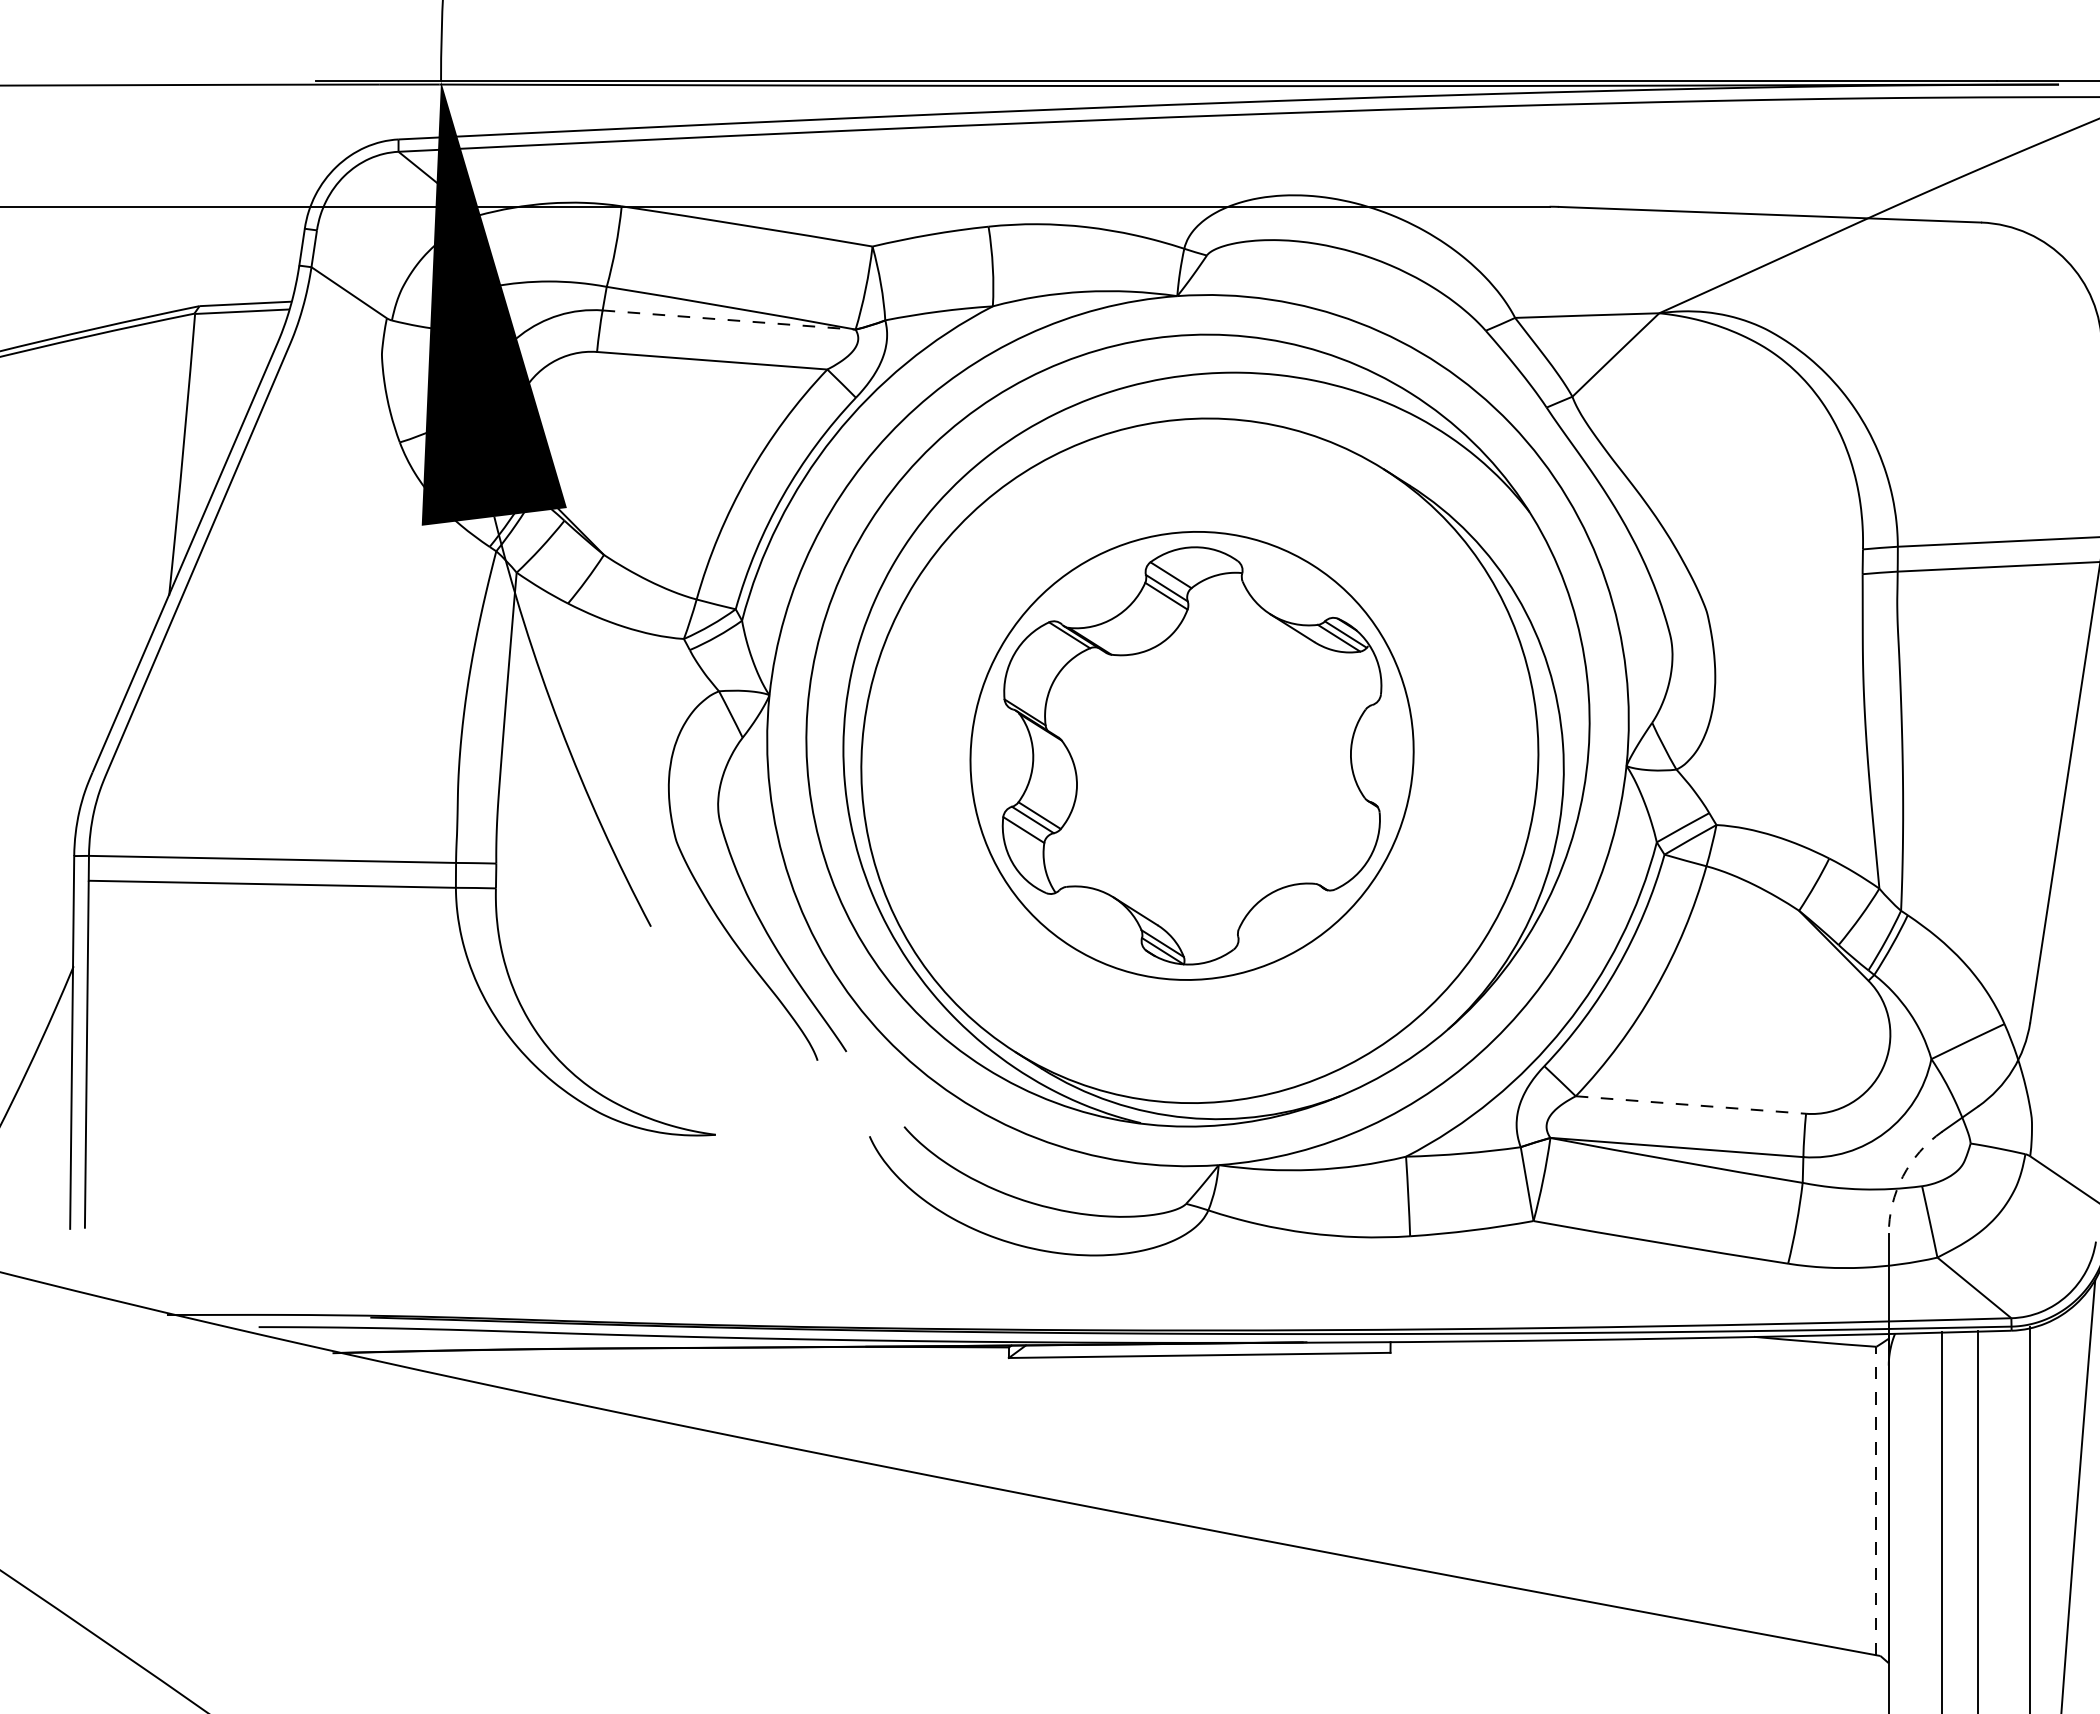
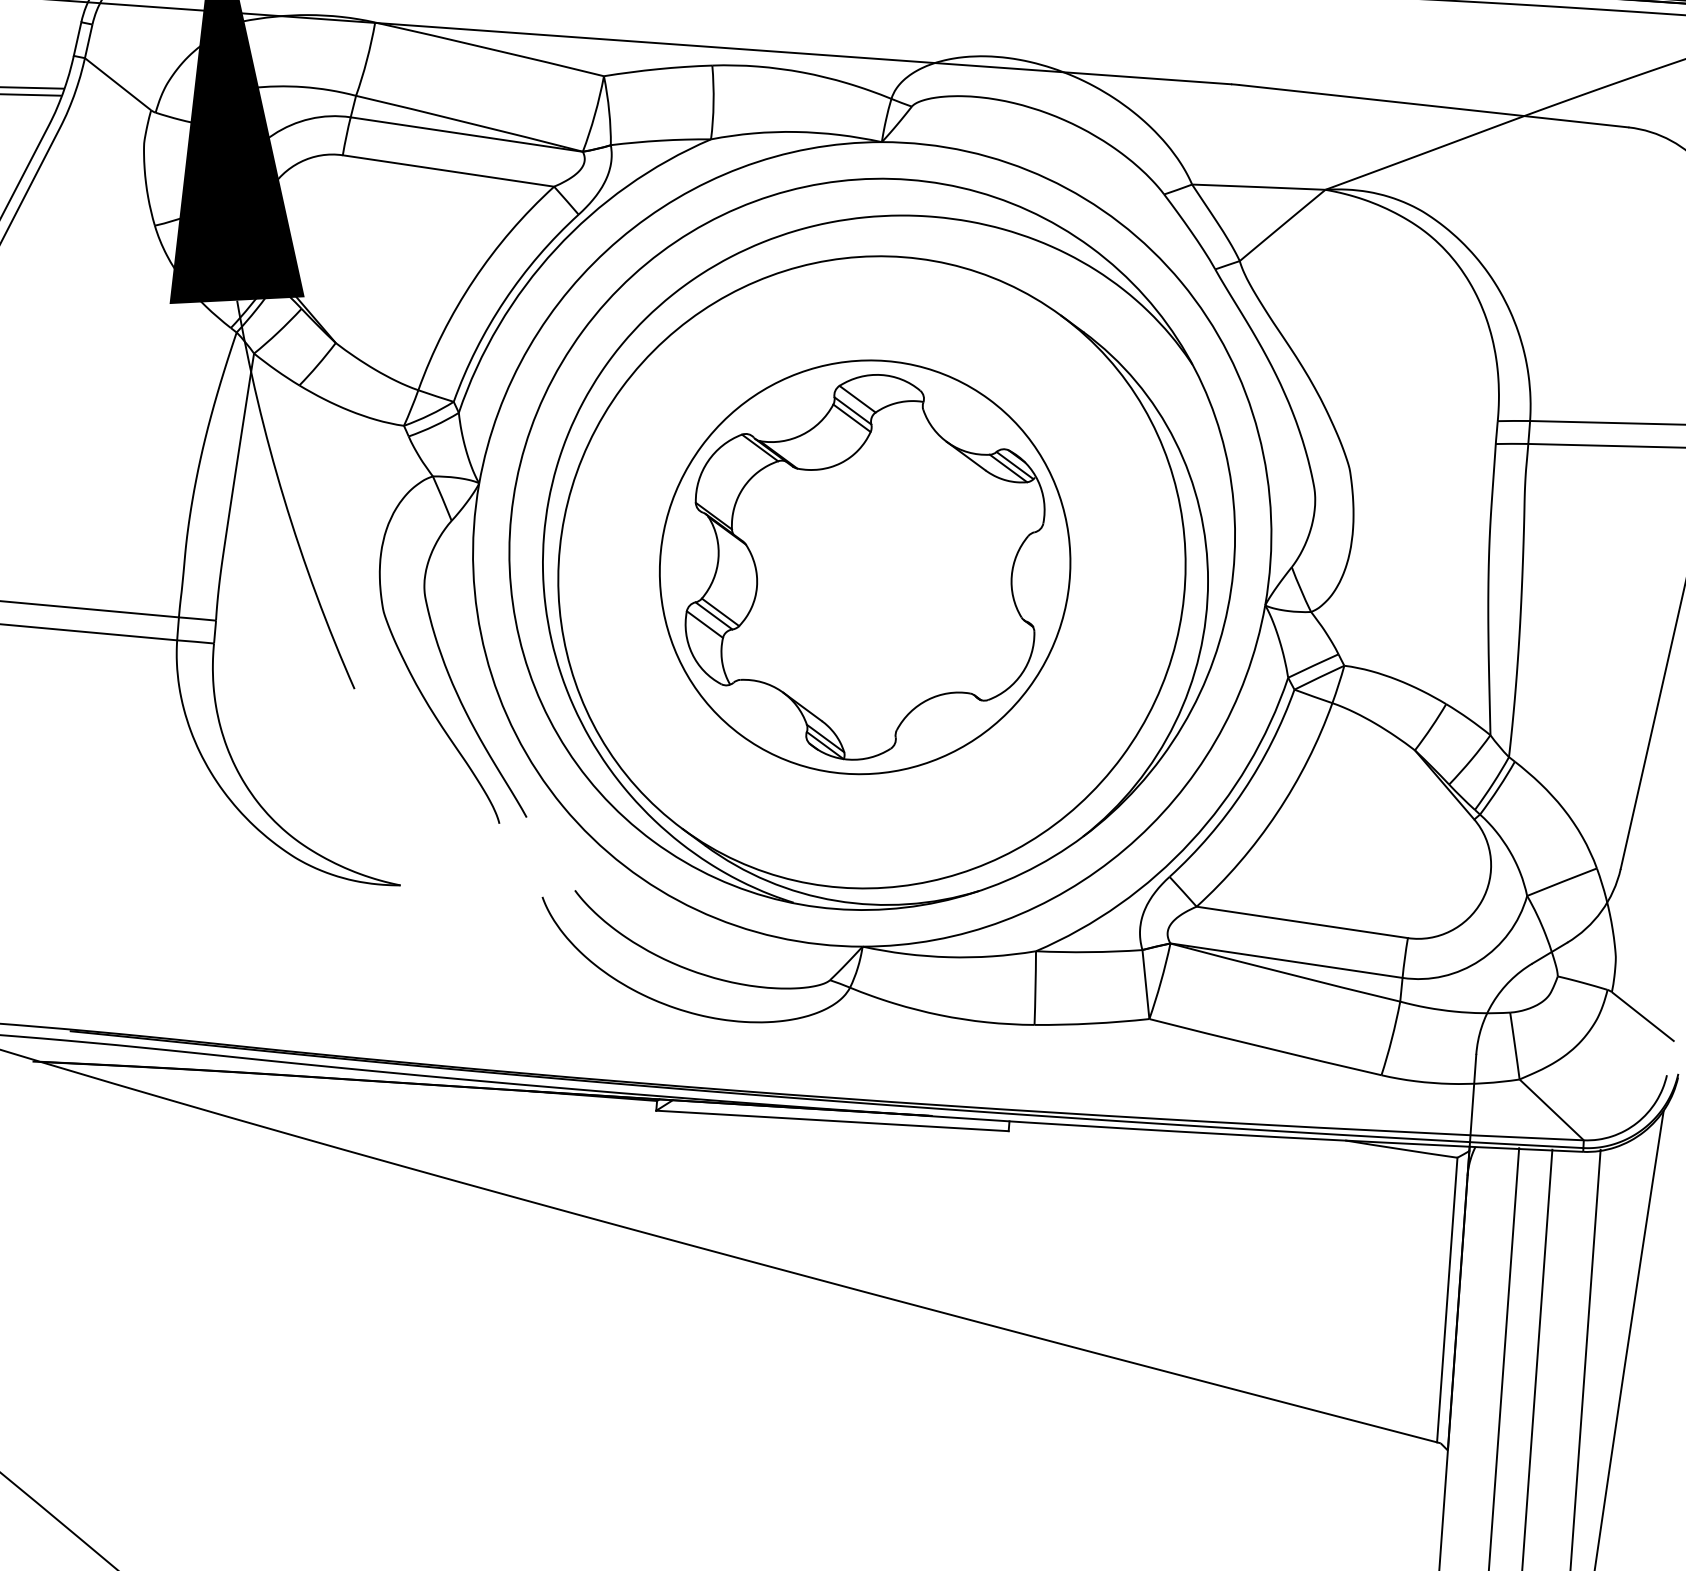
line: (729, 320) -> (467, 134), dashed -> solid
line: (1691, 1105) -> (1302, 922), dashed -> solid
arc: (1902, 1176) -> (1492, 1002), dashed -> solid
line: (1876, 1500) -> (1447, 1299), dashed -> solid

